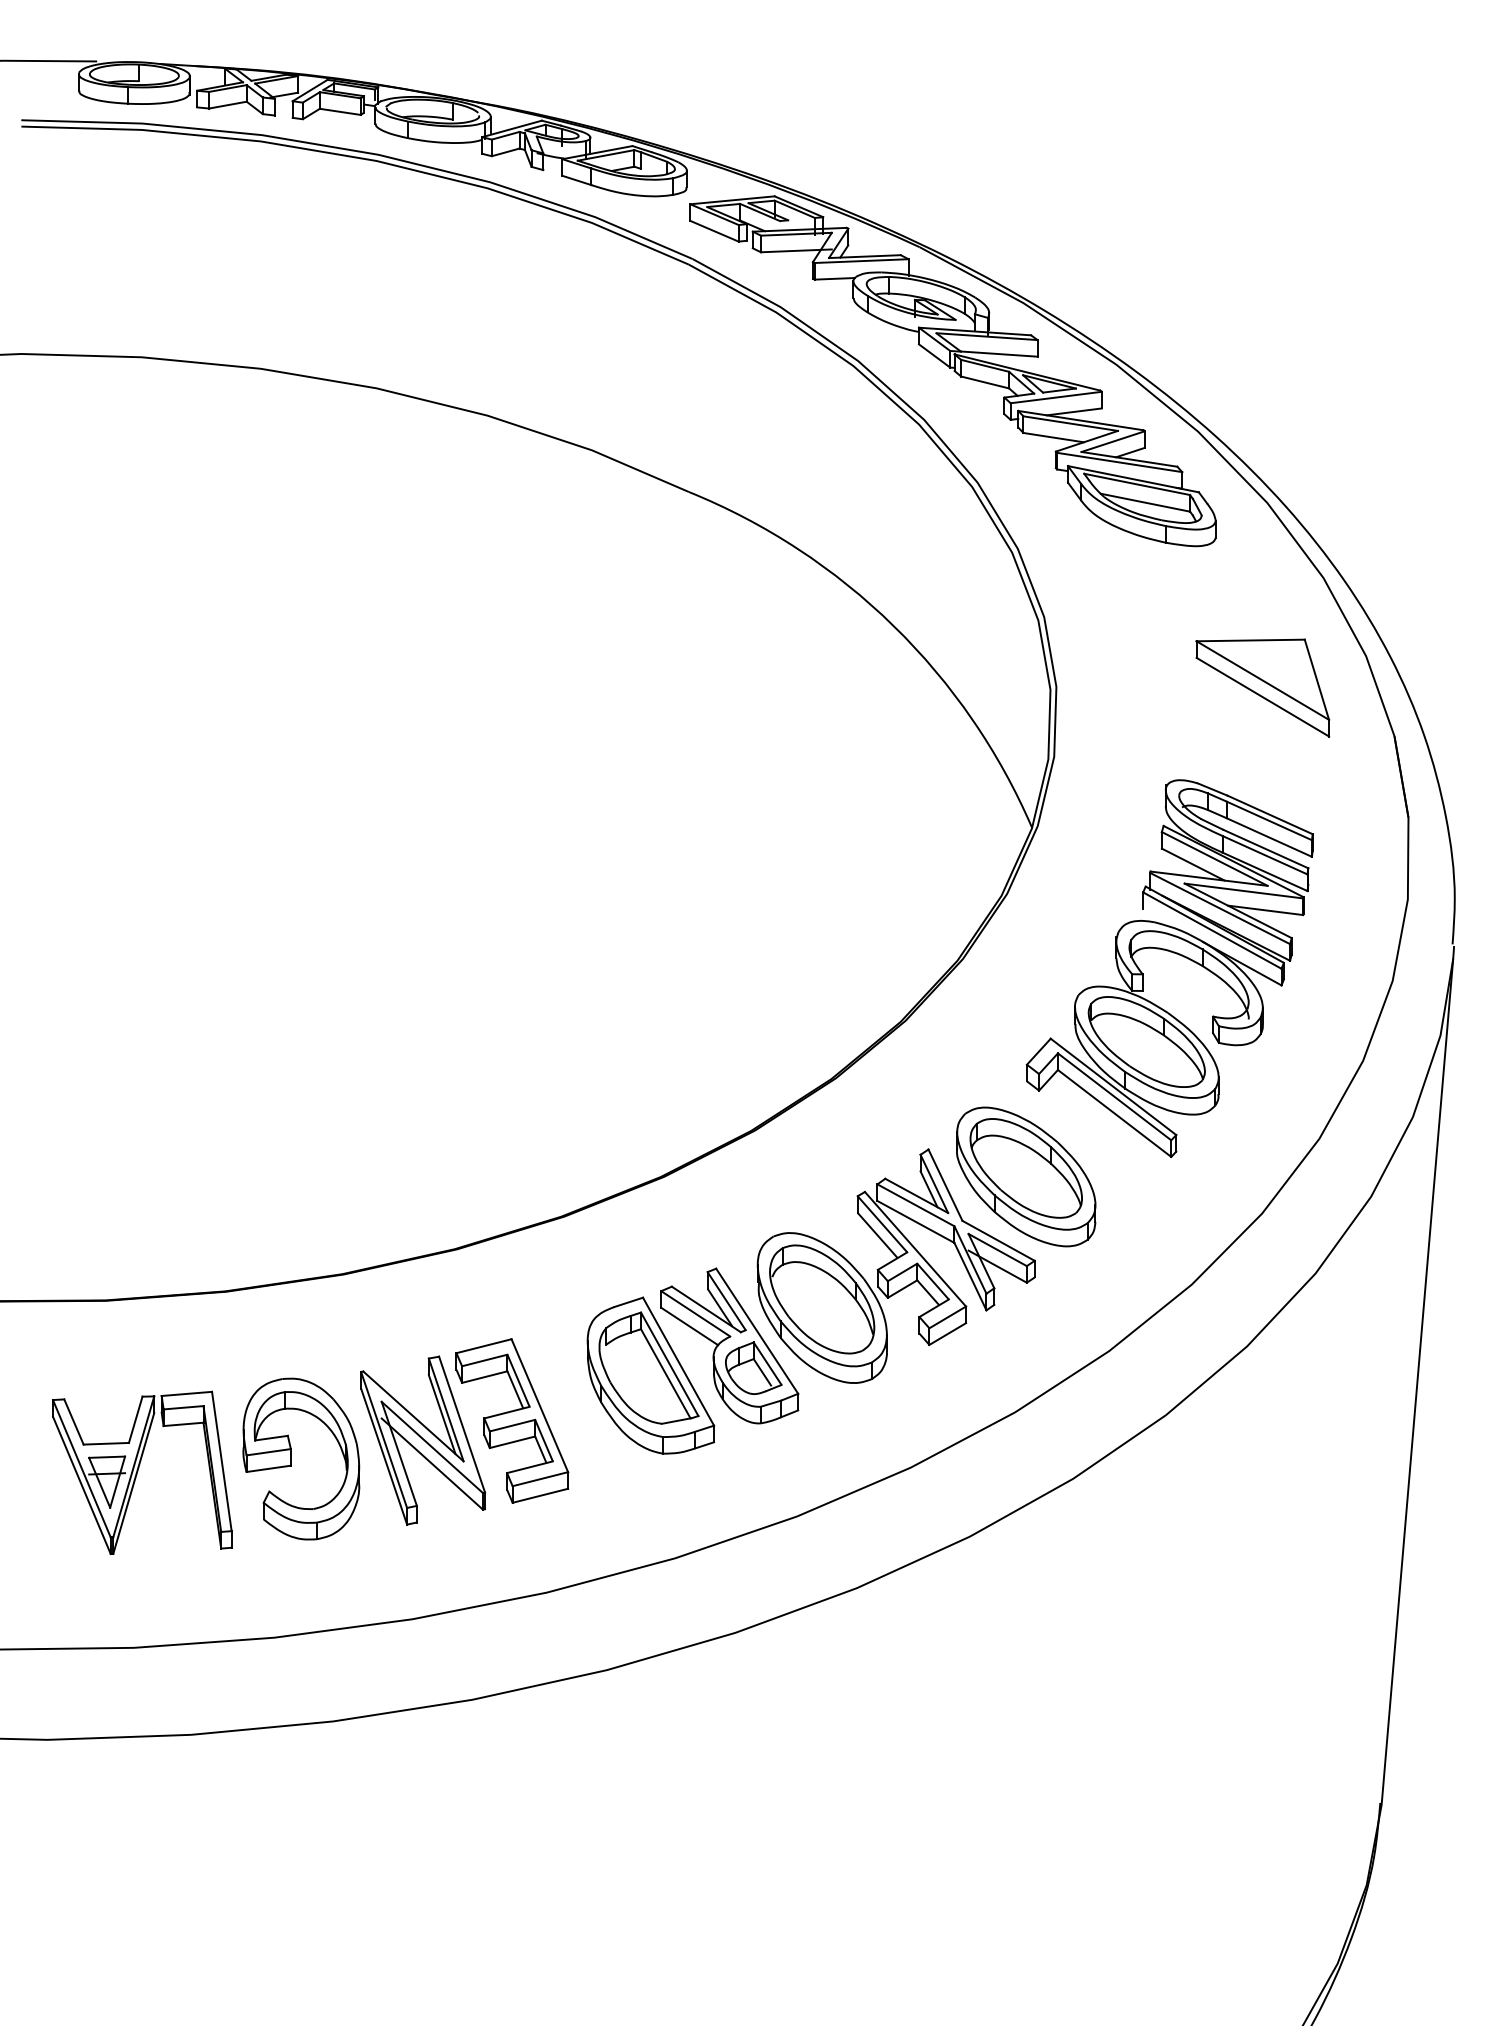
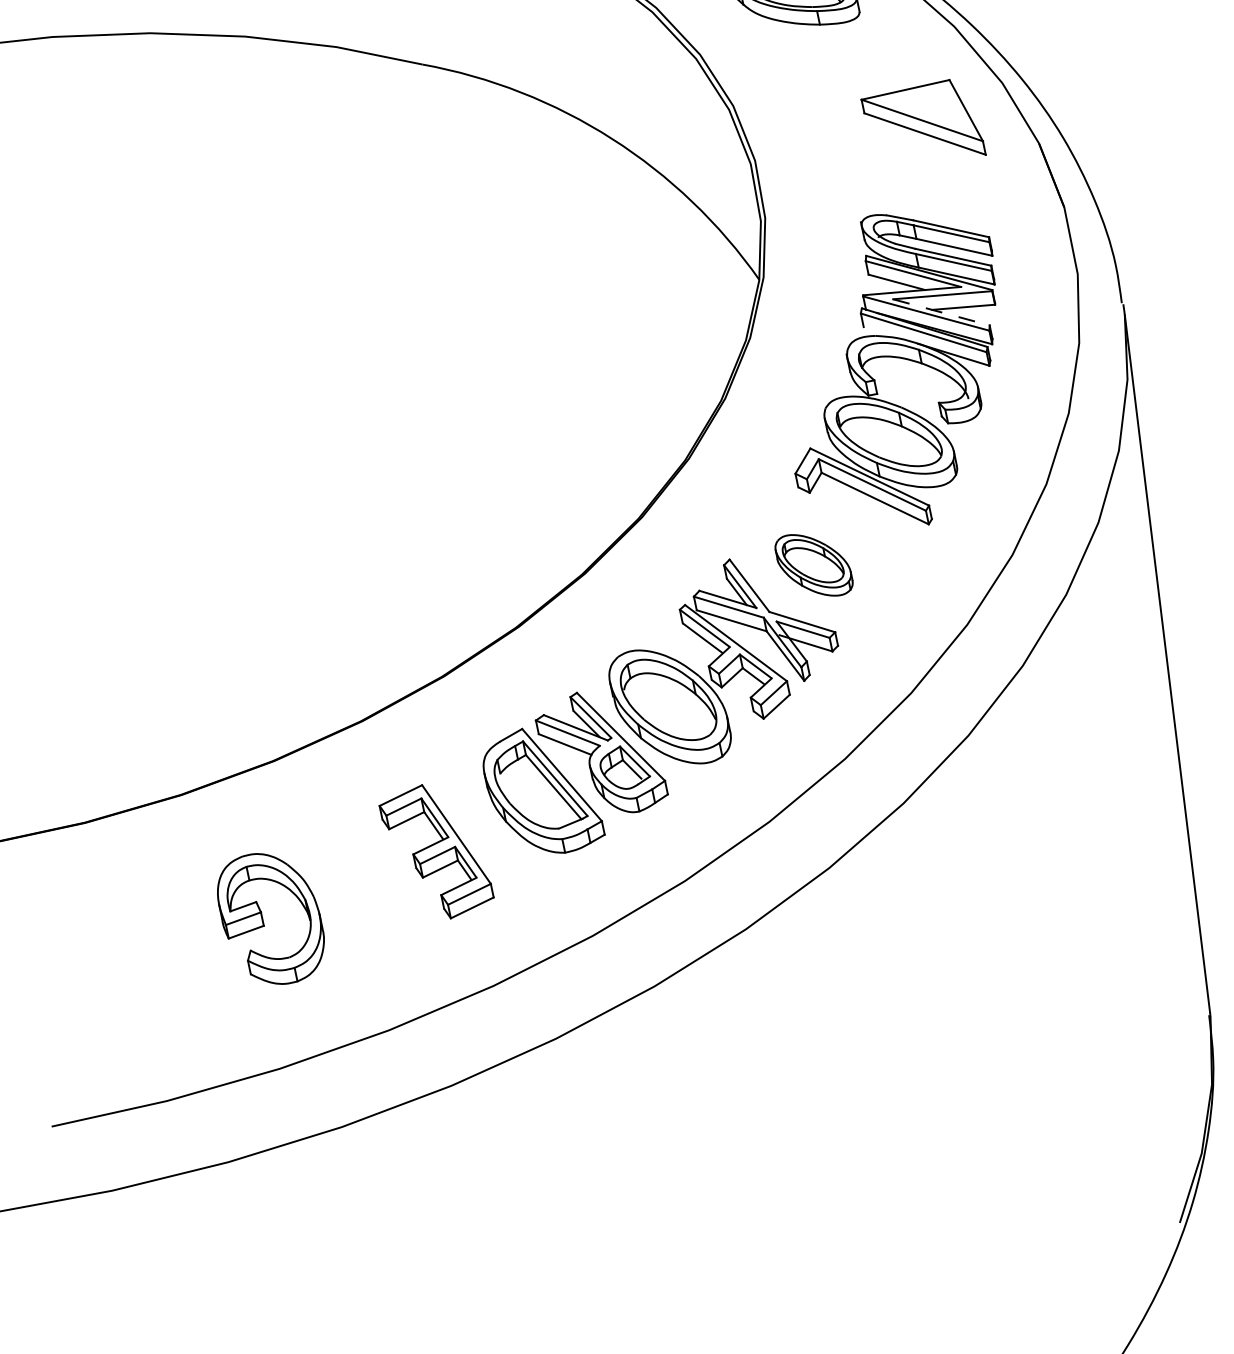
line: (1238, 911) -> (941, 312), solid -> dashed
part: (1026, 1176) -> (814, 564), size x0.6
part: (423, 1440) -> (367, 882), removed
part: (142, 1472) -> (144, 956), removed

